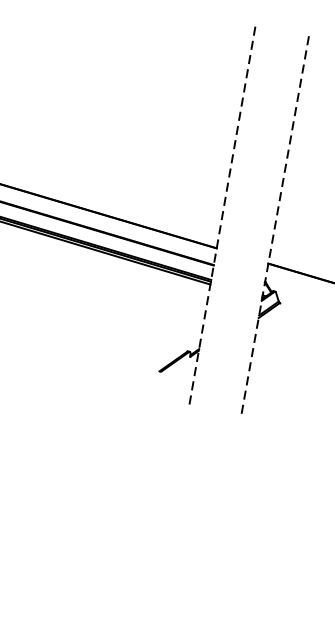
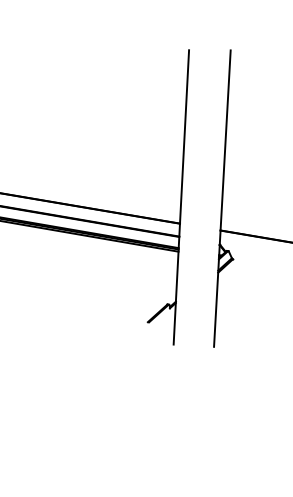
line: (222, 213) -> (181, 196), dashed -> solid
line: (275, 222) -> (222, 198), dashed -> solid

